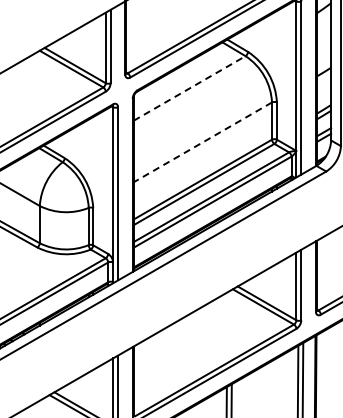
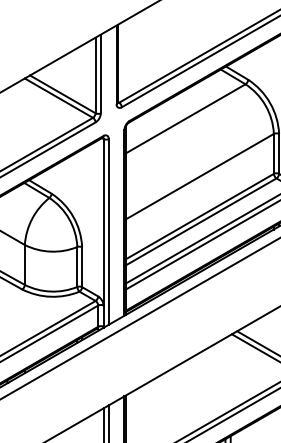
line: (189, 88) -> (185, 118), dashed -> solid
line: (202, 142) -> (199, 176), dashed -> solid

